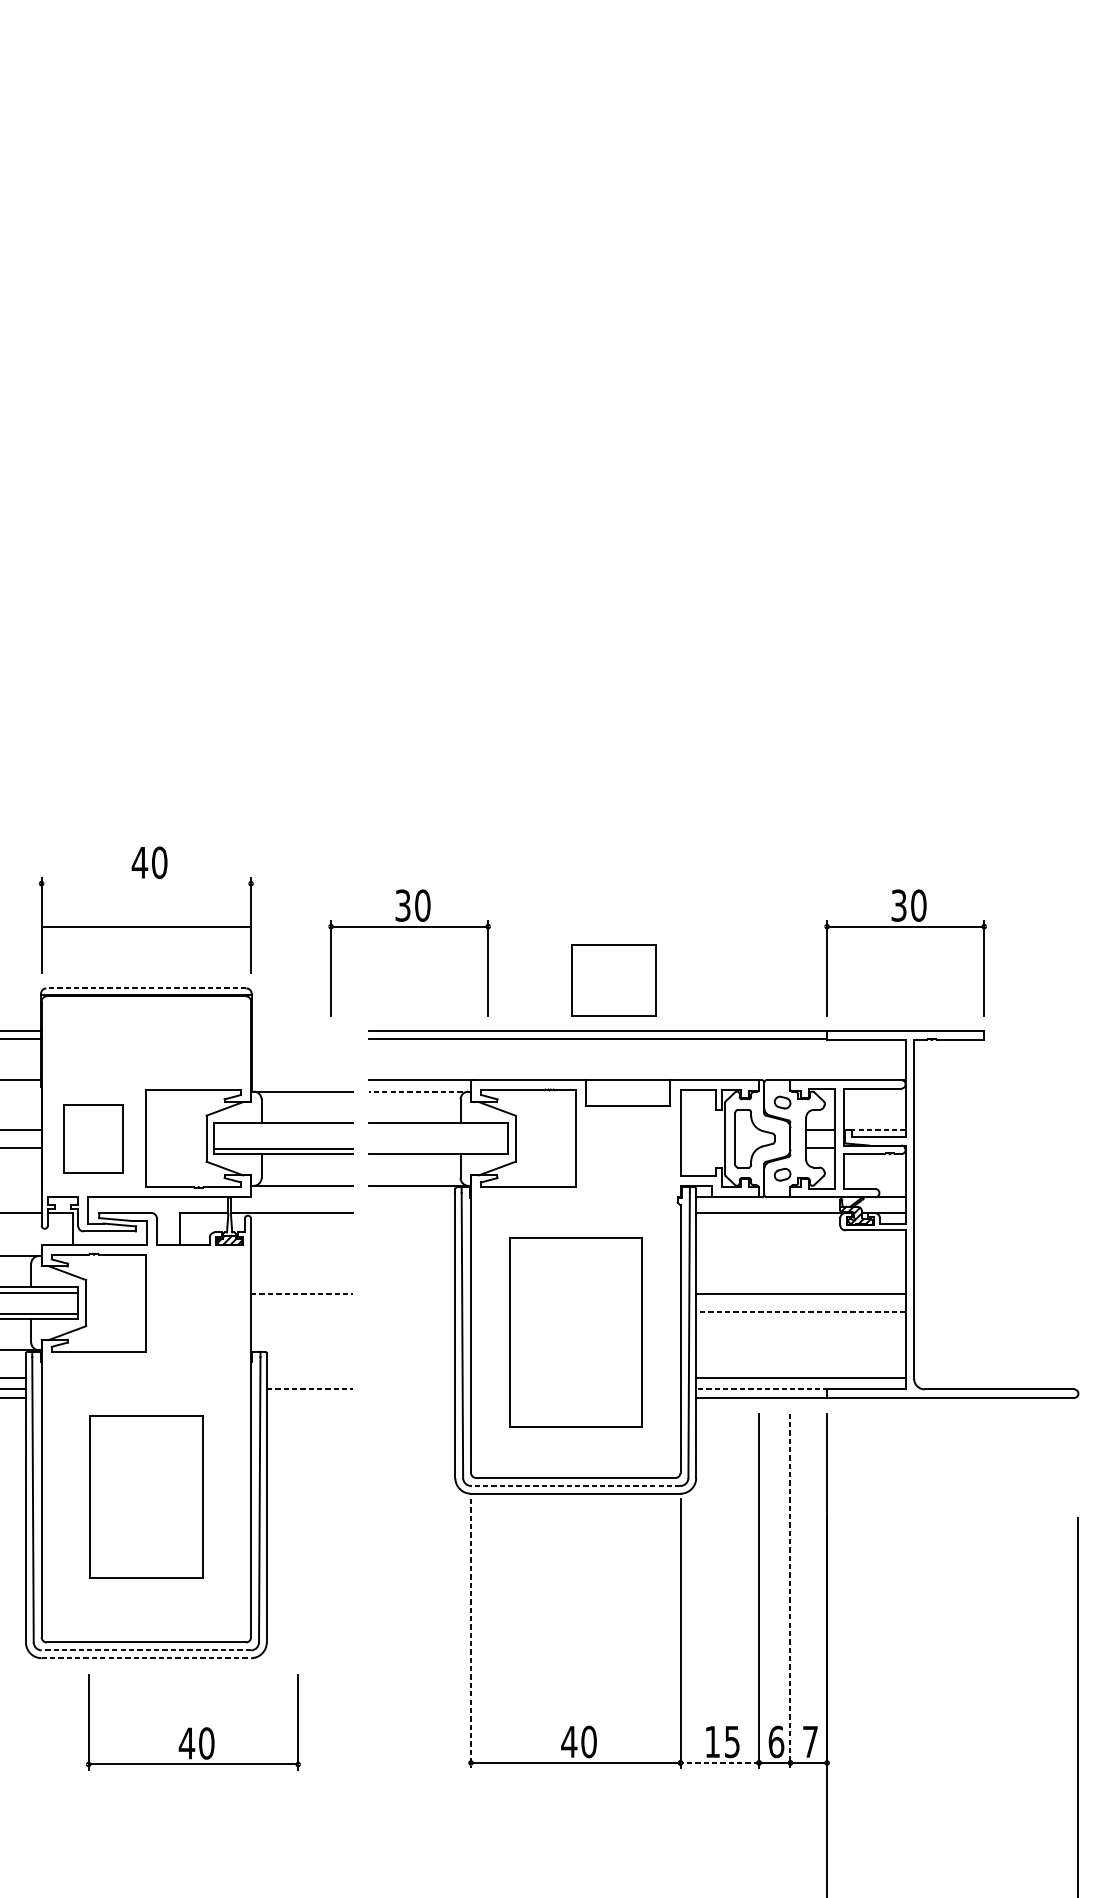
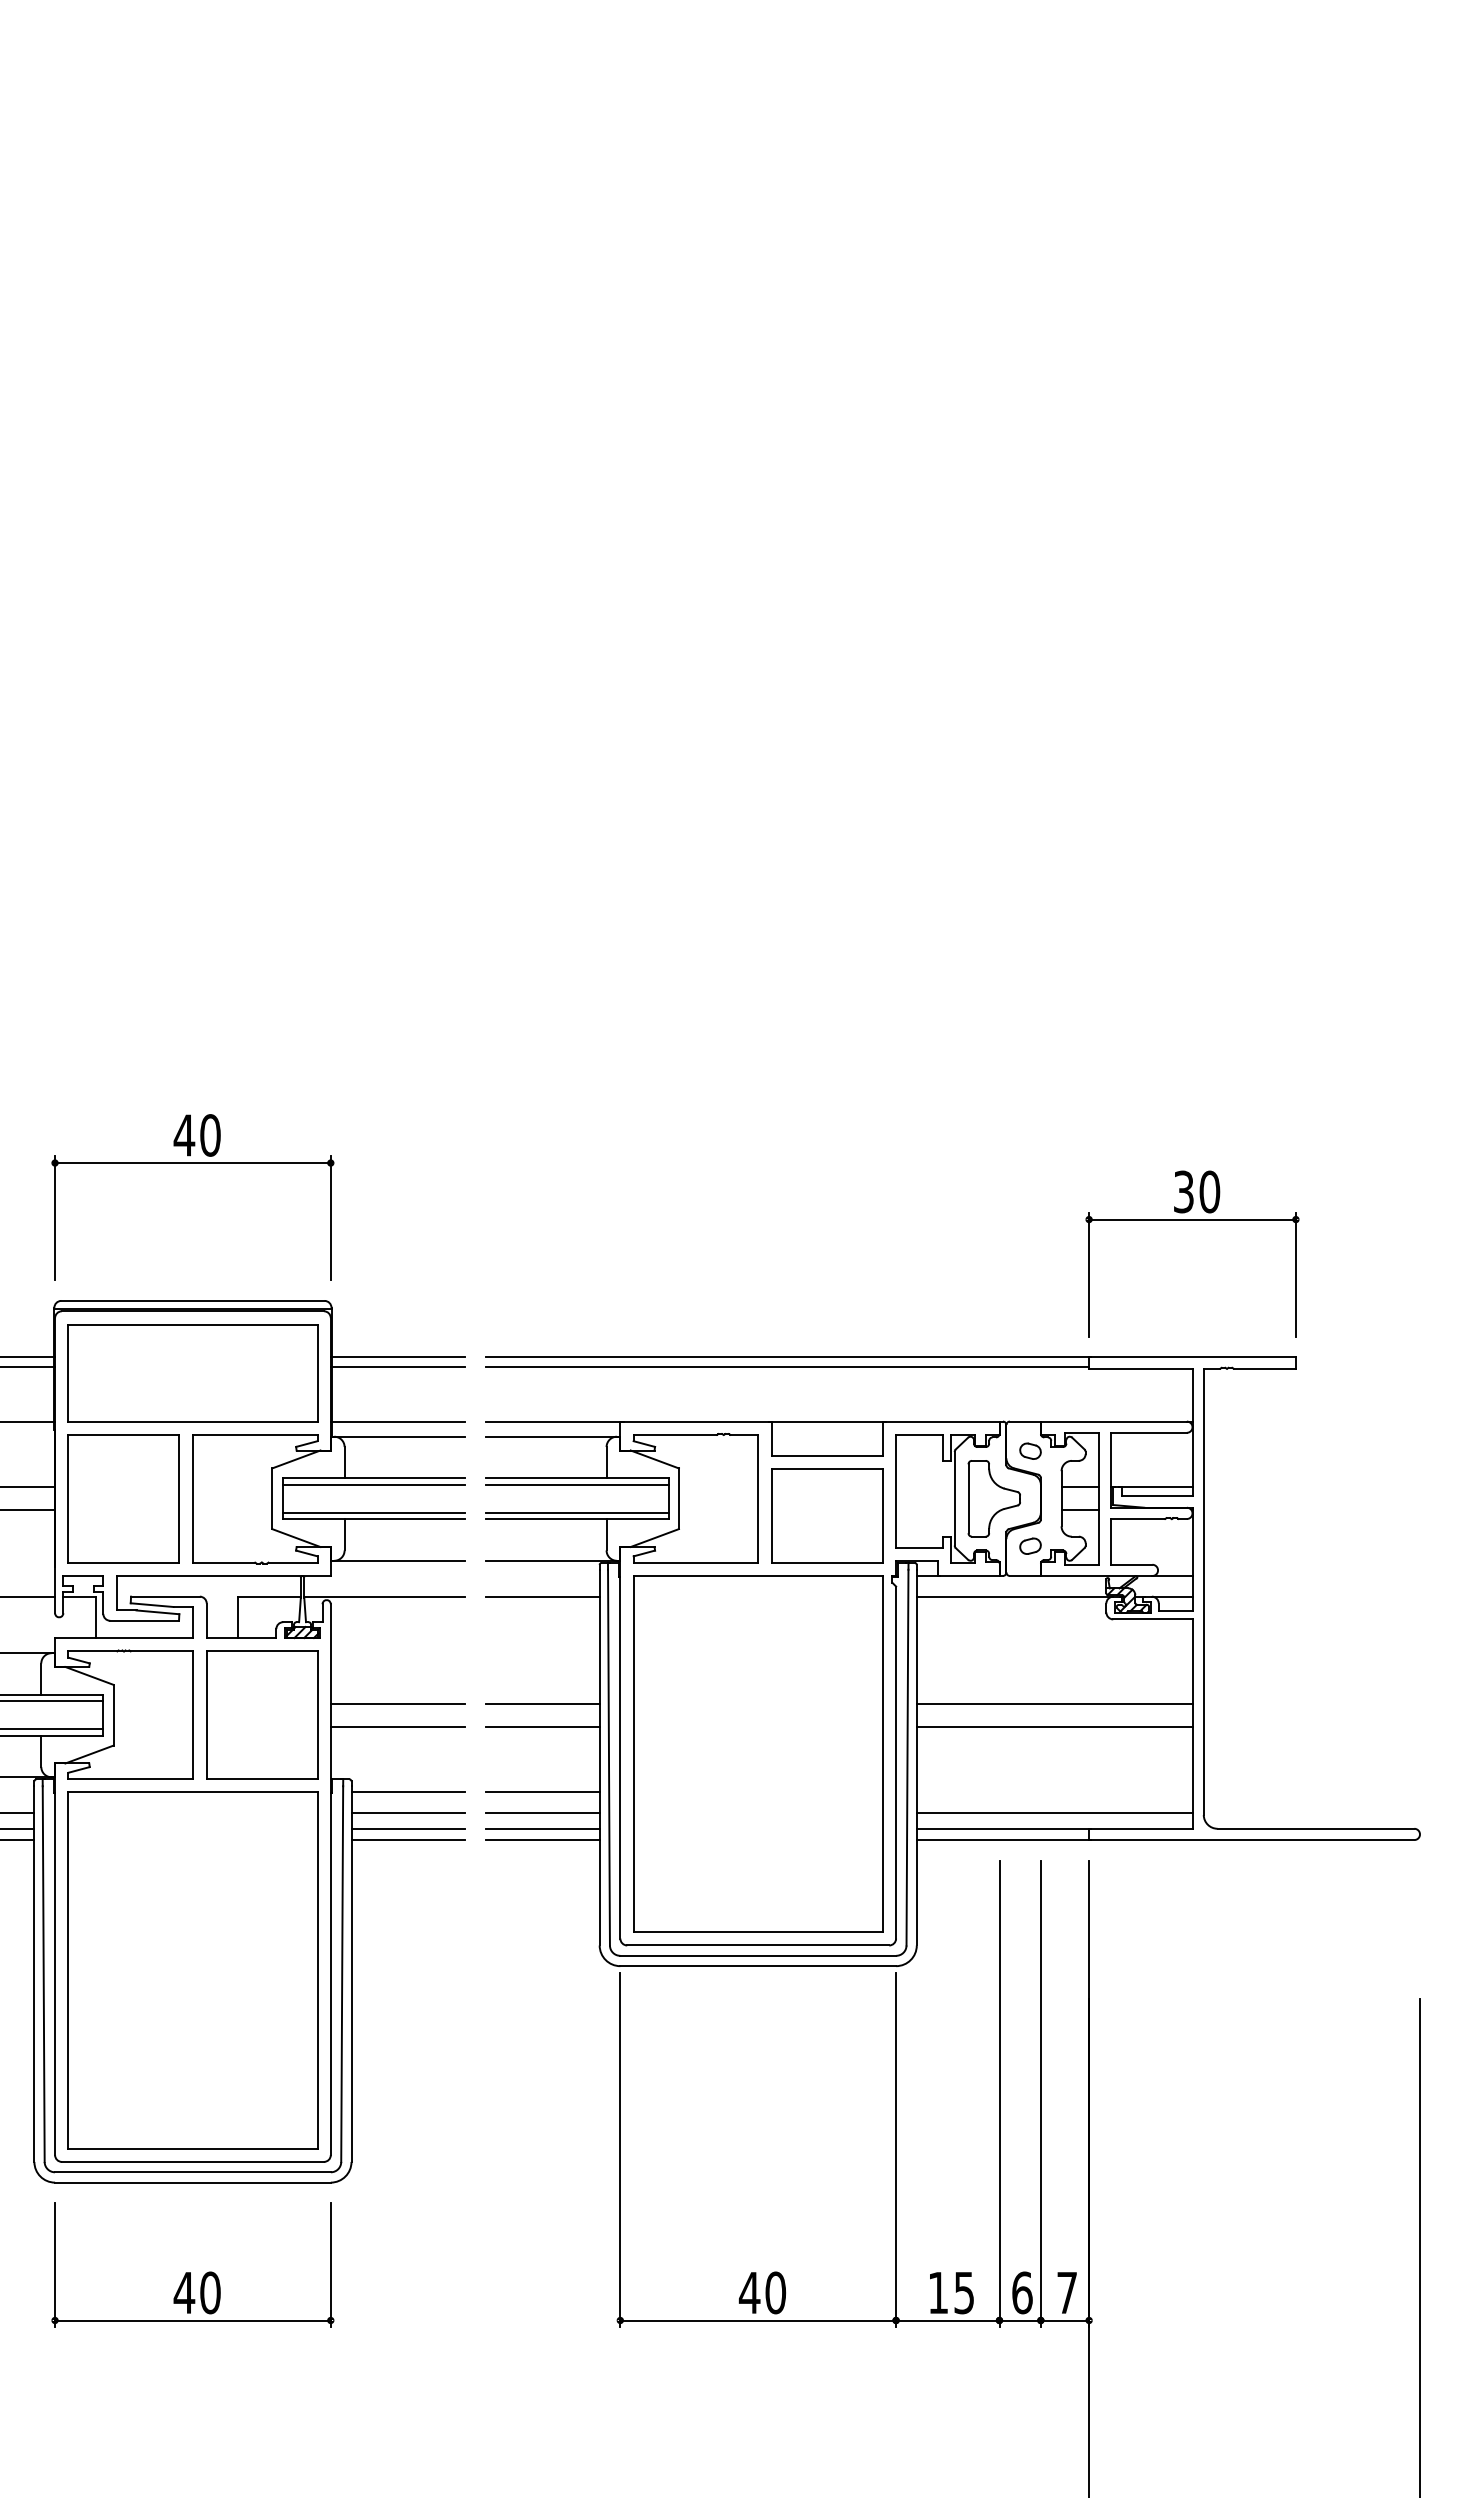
line: (146, 927) -> (192, 1163), moved
part: (409, 927) -> (539, 1220), removed
part: (613, 979) -> (827, 1515), moved
line: (146, 988) -> (192, 1300), dashed -> solid
line: (301, 1031) -> (397, 1357), added
line: (301, 1039) -> (397, 1367), added
part: (146, 1043) -> (192, 1373), added
line: (301, 1080) -> (397, 1421), added
line: (419, 1091) -> (552, 1436), dashed -> solid
line: (283, 1127) -> (373, 1484), added
line: (437, 1127) -> (576, 1484), added
line: (878, 1130) -> (1156, 1487), dashed -> solid
part: (93, 1138) -> (123, 1498), size x1.43
line: (437, 1149) -> (576, 1512), added
line: (411, 1212) -> (542, 1596), added
line: (302, 1294) -> (398, 1703), dashed -> solid
line: (411, 1294) -> (542, 1703), added
part: (199, 1302) -> (262, 1714), added
line: (301, 1311) -> (397, 1726), added
line: (411, 1311) -> (542, 1726), added
line: (800, 1311) -> (1054, 1726), dashed -> solid
part: (575, 1332) -> (758, 1753), size x1.43
line: (310, 1361) -> (408, 1792), added
line: (411, 1361) -> (542, 1792), added
line: (310, 1377) -> (408, 1813), added
line: (411, 1377) -> (542, 1813), added
line: (310, 1389) -> (408, 1828), dashed -> solid
line: (411, 1389) -> (542, 1828), added
line: (762, 1389) -> (1003, 1828), dashed -> solid
line: (310, 1398) -> (408, 1840), added
line: (411, 1398) -> (542, 1840), added
line: (575, 1485) -> (758, 1955), dashed -> solid
part: (146, 1497) -> (192, 1970), size x1.67
line: (790, 1591) -> (1040, 2094), dashed -> solid
line: (471, 1633) -> (620, 2150), dashed -> solid
line: (146, 1650) -> (192, 2172), dashed -> solid
line: (146, 1658) -> (192, 2182), dashed -> solid
part: (191, 1727) -> (190, 2272), moved
line: (719, 1762) -> (947, 2320), dashed -> solid

